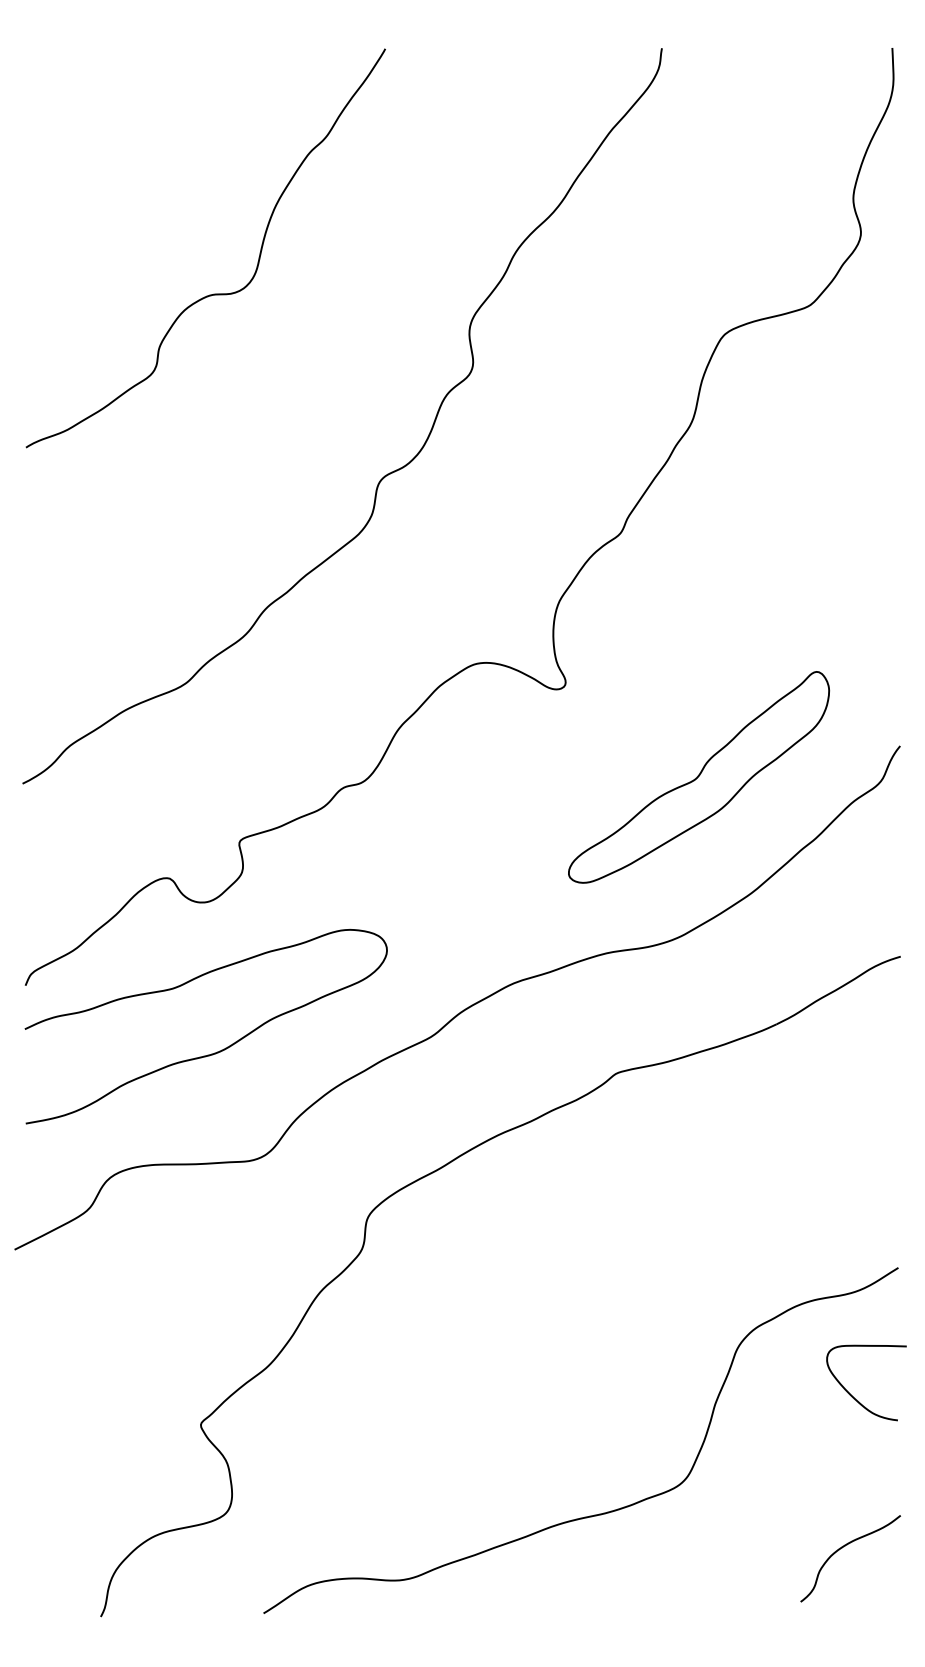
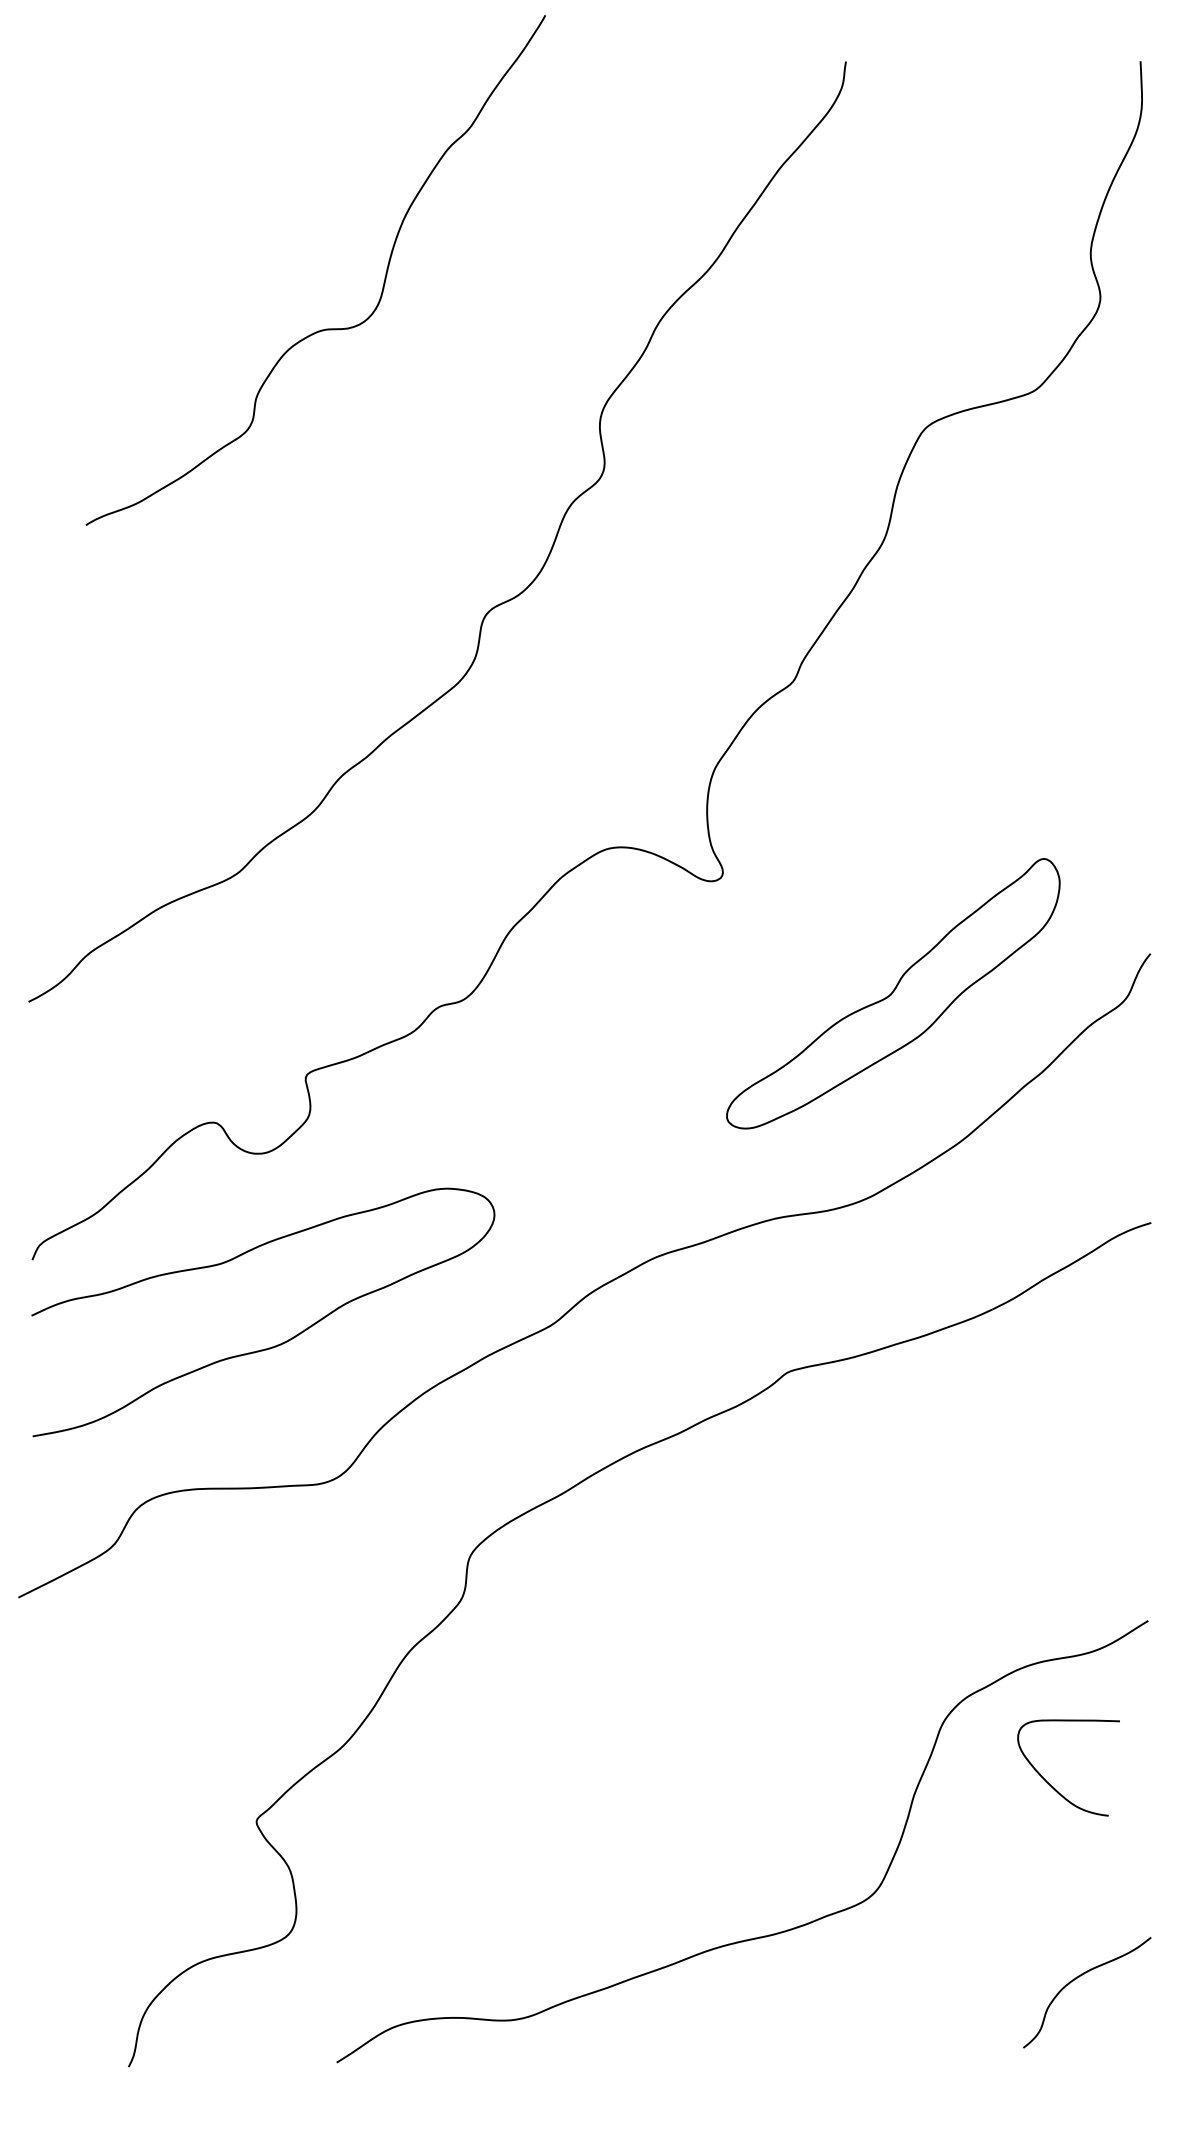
curve: (213, 293) -> (325, 328), moved
curve: (854, 1397) -> (1053, 1786), moved

